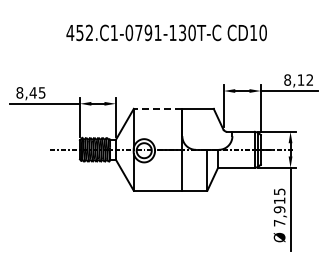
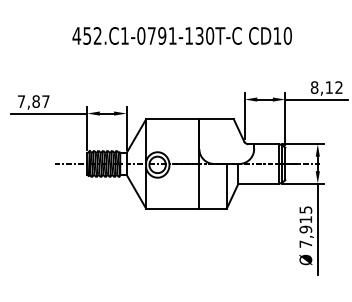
text: (30, 92) -> (33, 101), 8,45 -> 7,87
line: (157, 108) -> (172, 118), dashed -> solid

